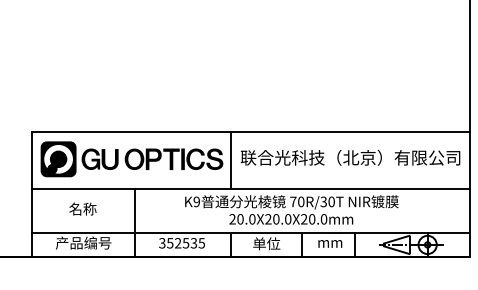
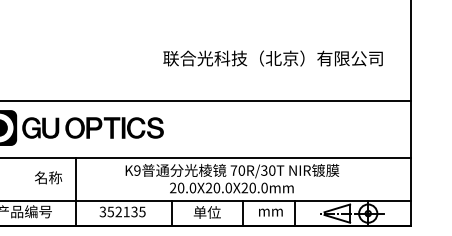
text: (350, 157) -> (273, 58), moved
line: (230, 159) -> (171, 128), removed
text: (82, 208) -> (48, 177), moved
text: (185, 243) -> (126, 212), 352535 -> 352135

